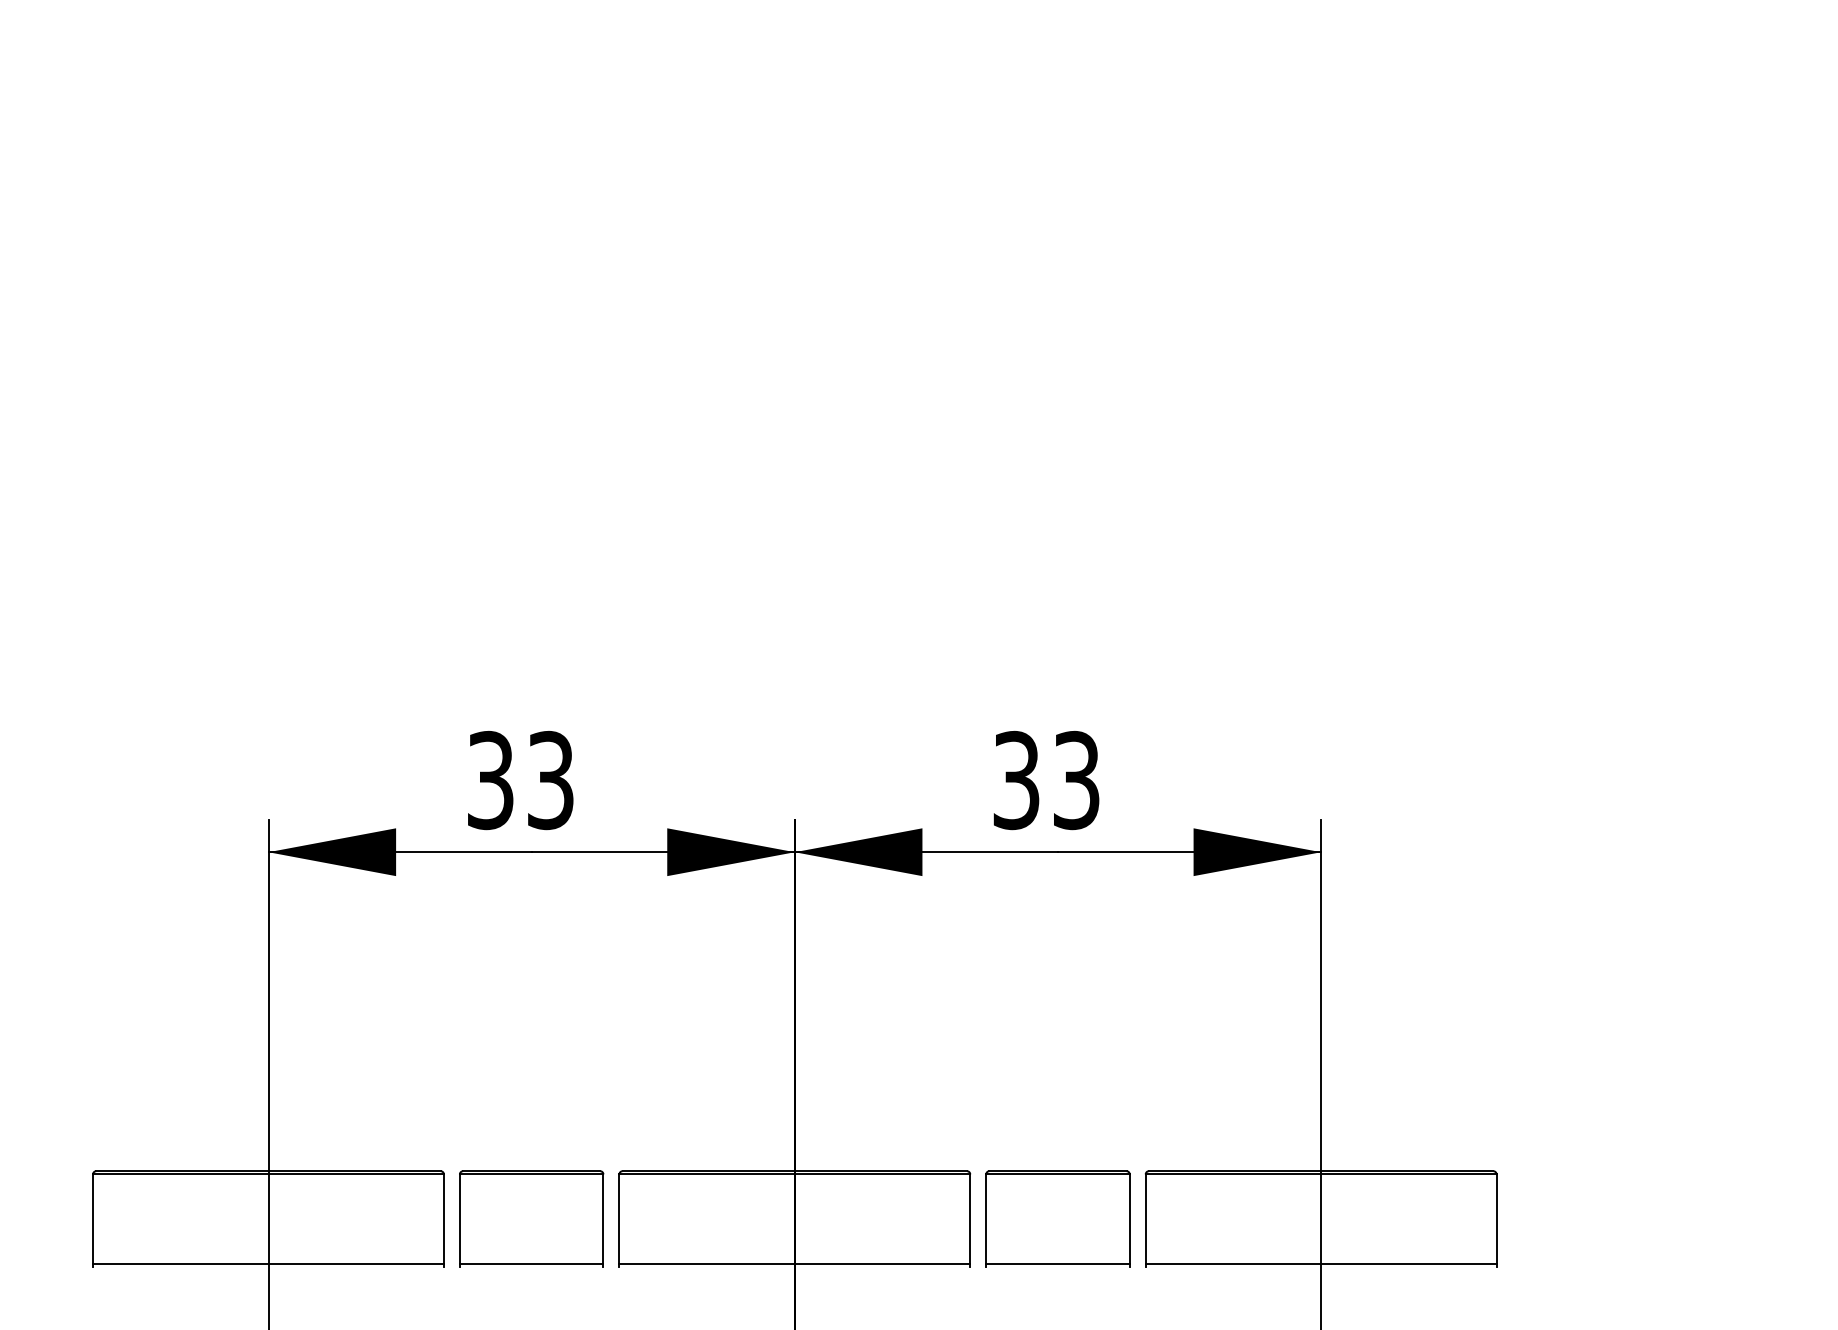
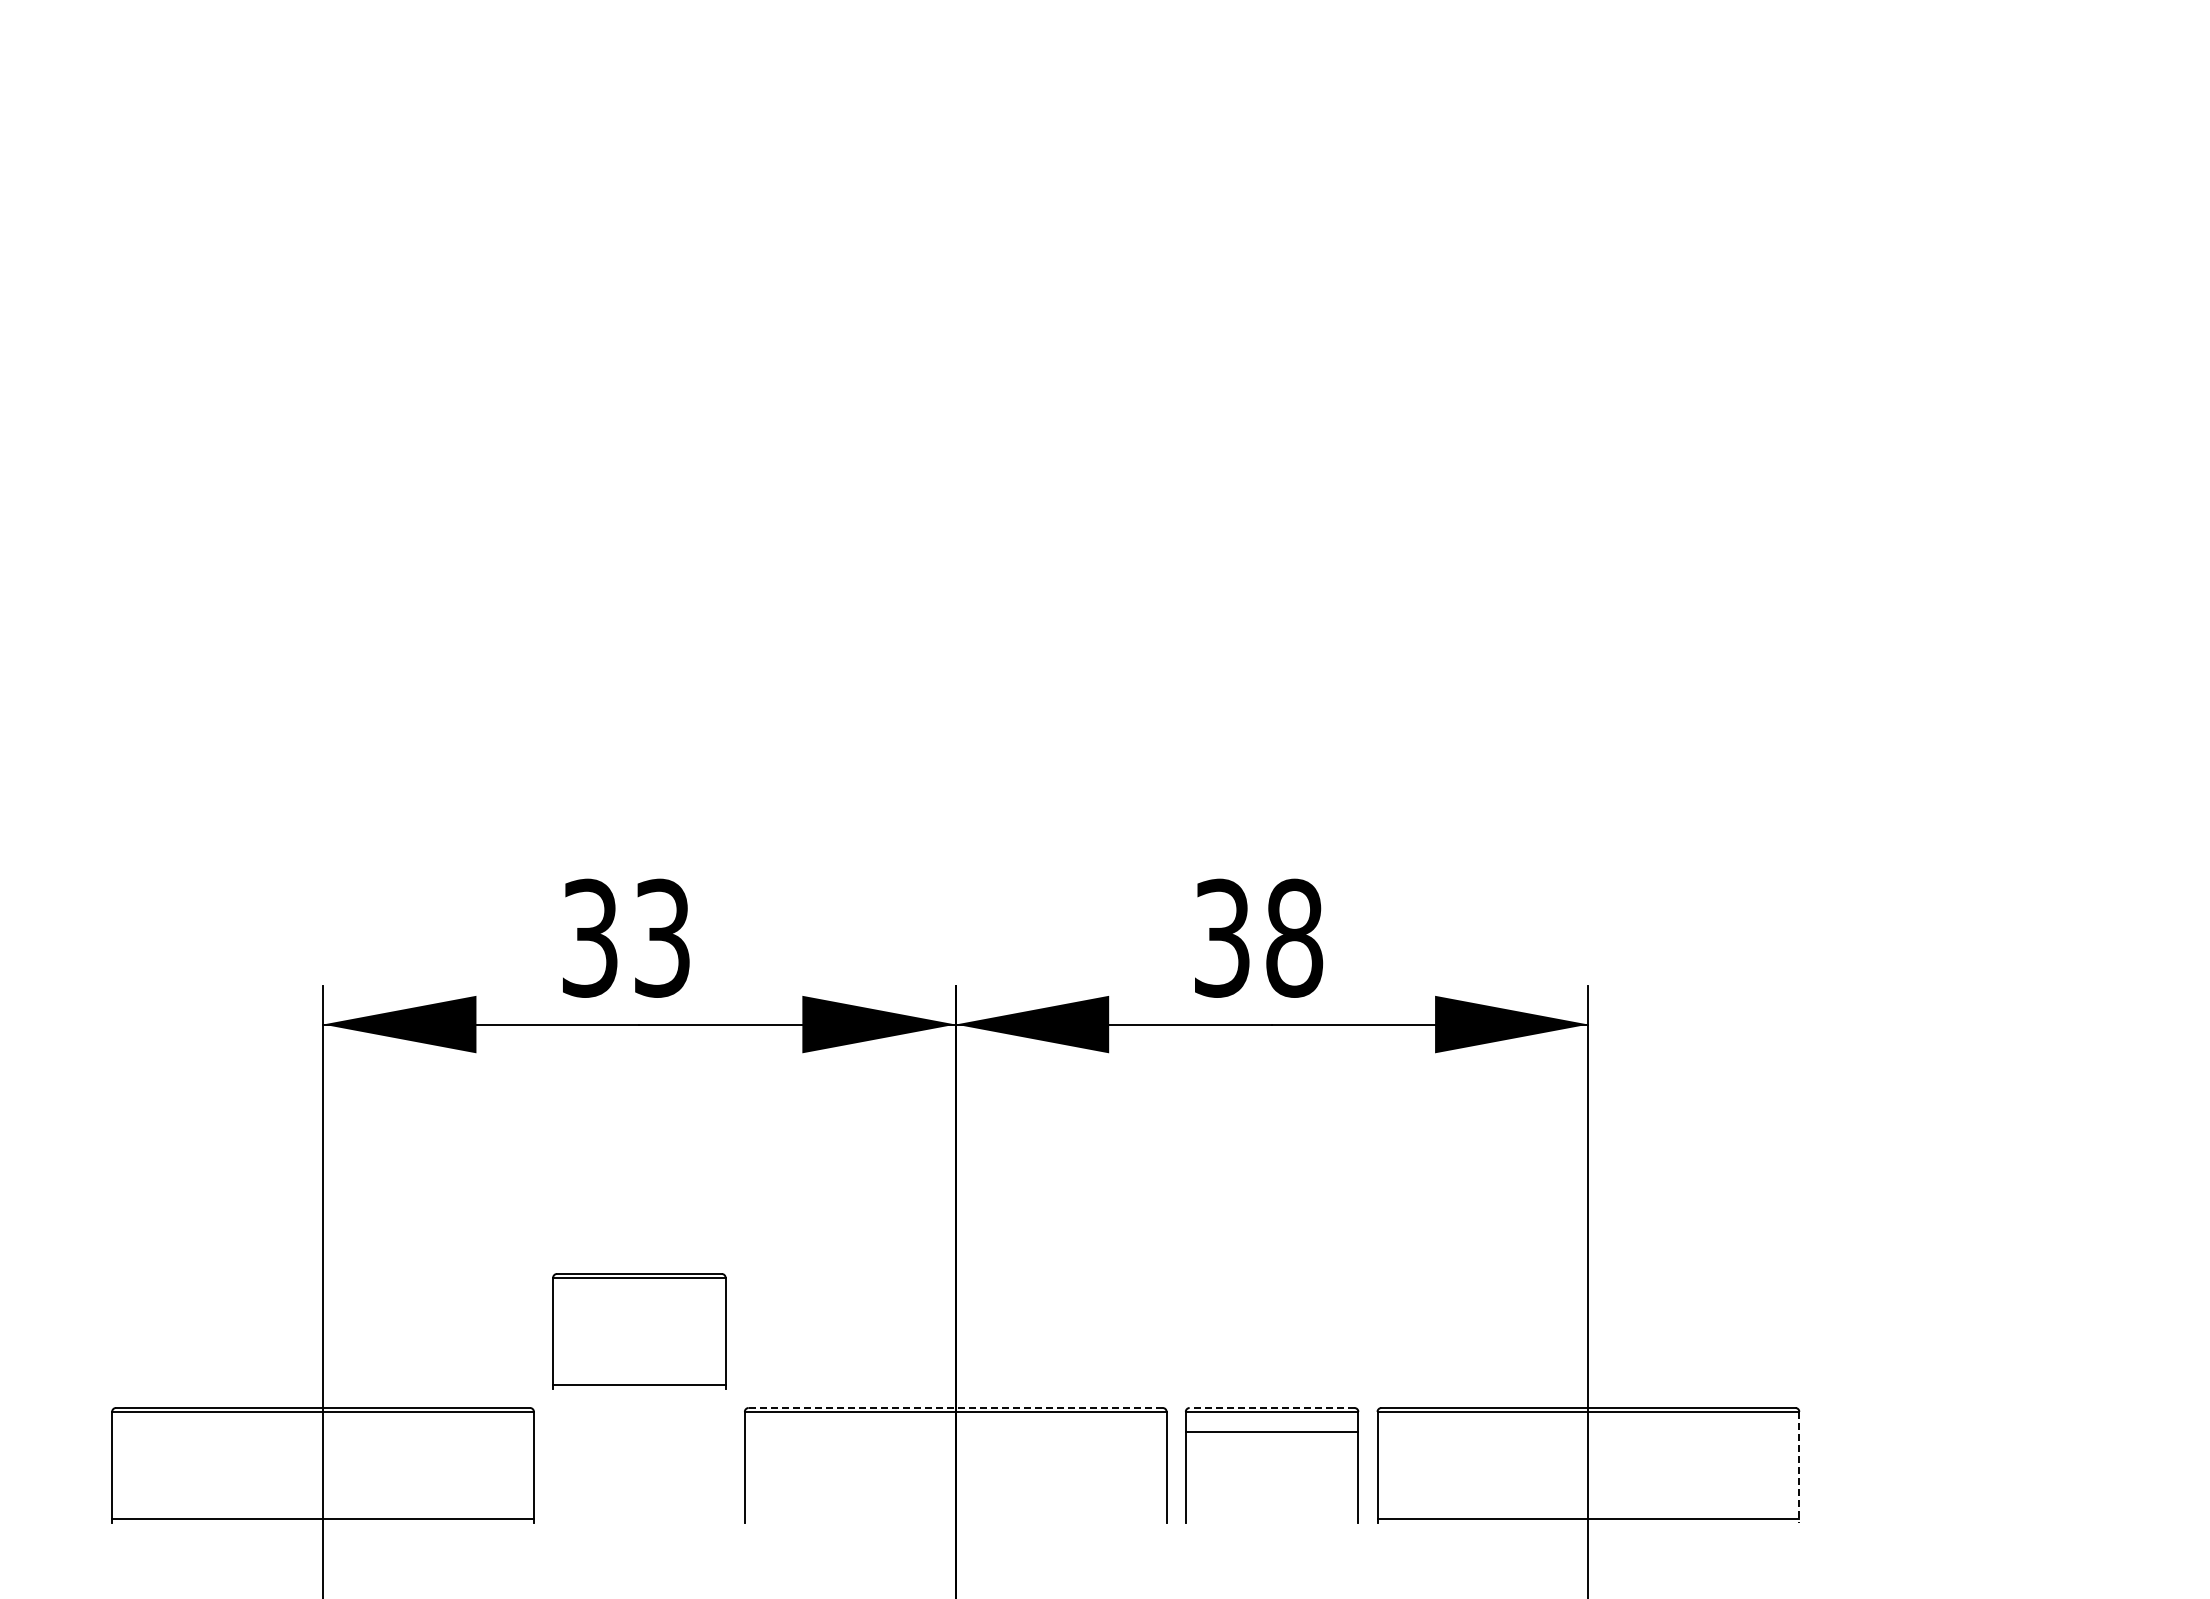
text: (1076, 779) -> (1294, 937), 33 -> 38
line: (794, 1170) -> (955, 1407), solid -> dashed
line: (1057, 1170) -> (1271, 1407), solid -> dashed
part: (531, 1219) -> (639, 1331), moved
line: (1496, 1220) -> (1799, 1467), solid -> dashed
line: (794, 1263) -> (955, 1519), removed
line: (1057, 1263) -> (1271, 1432), moved

